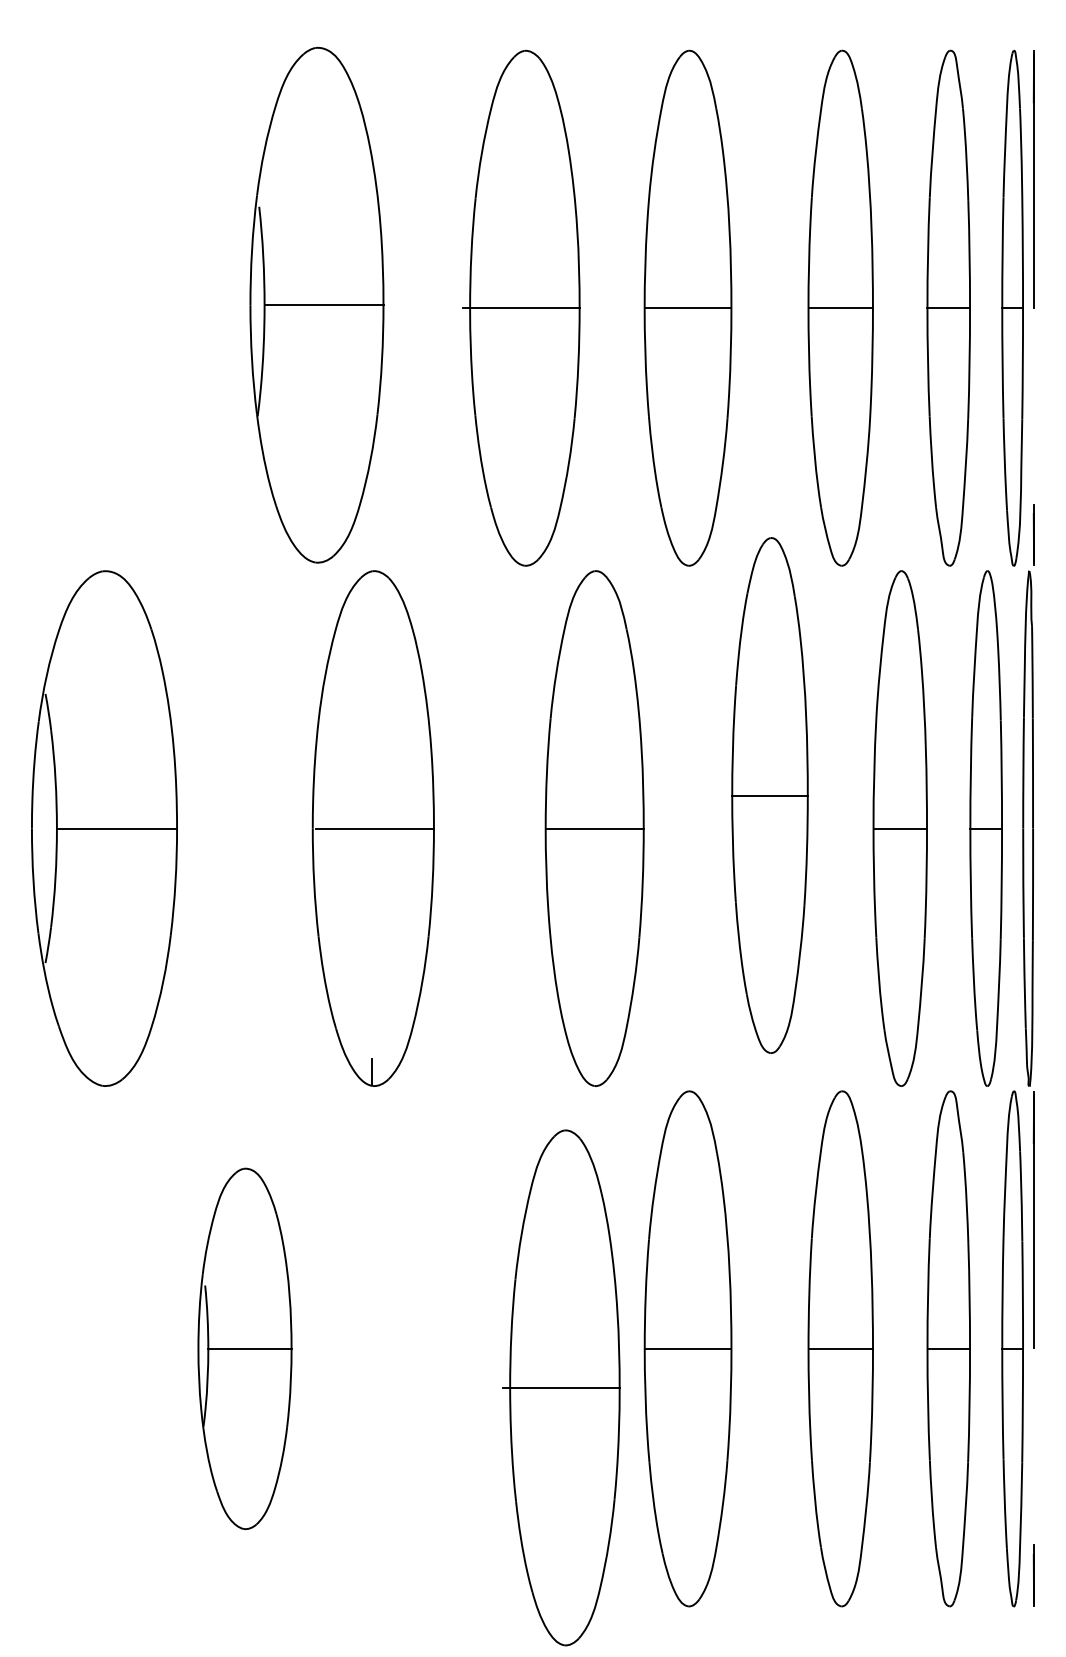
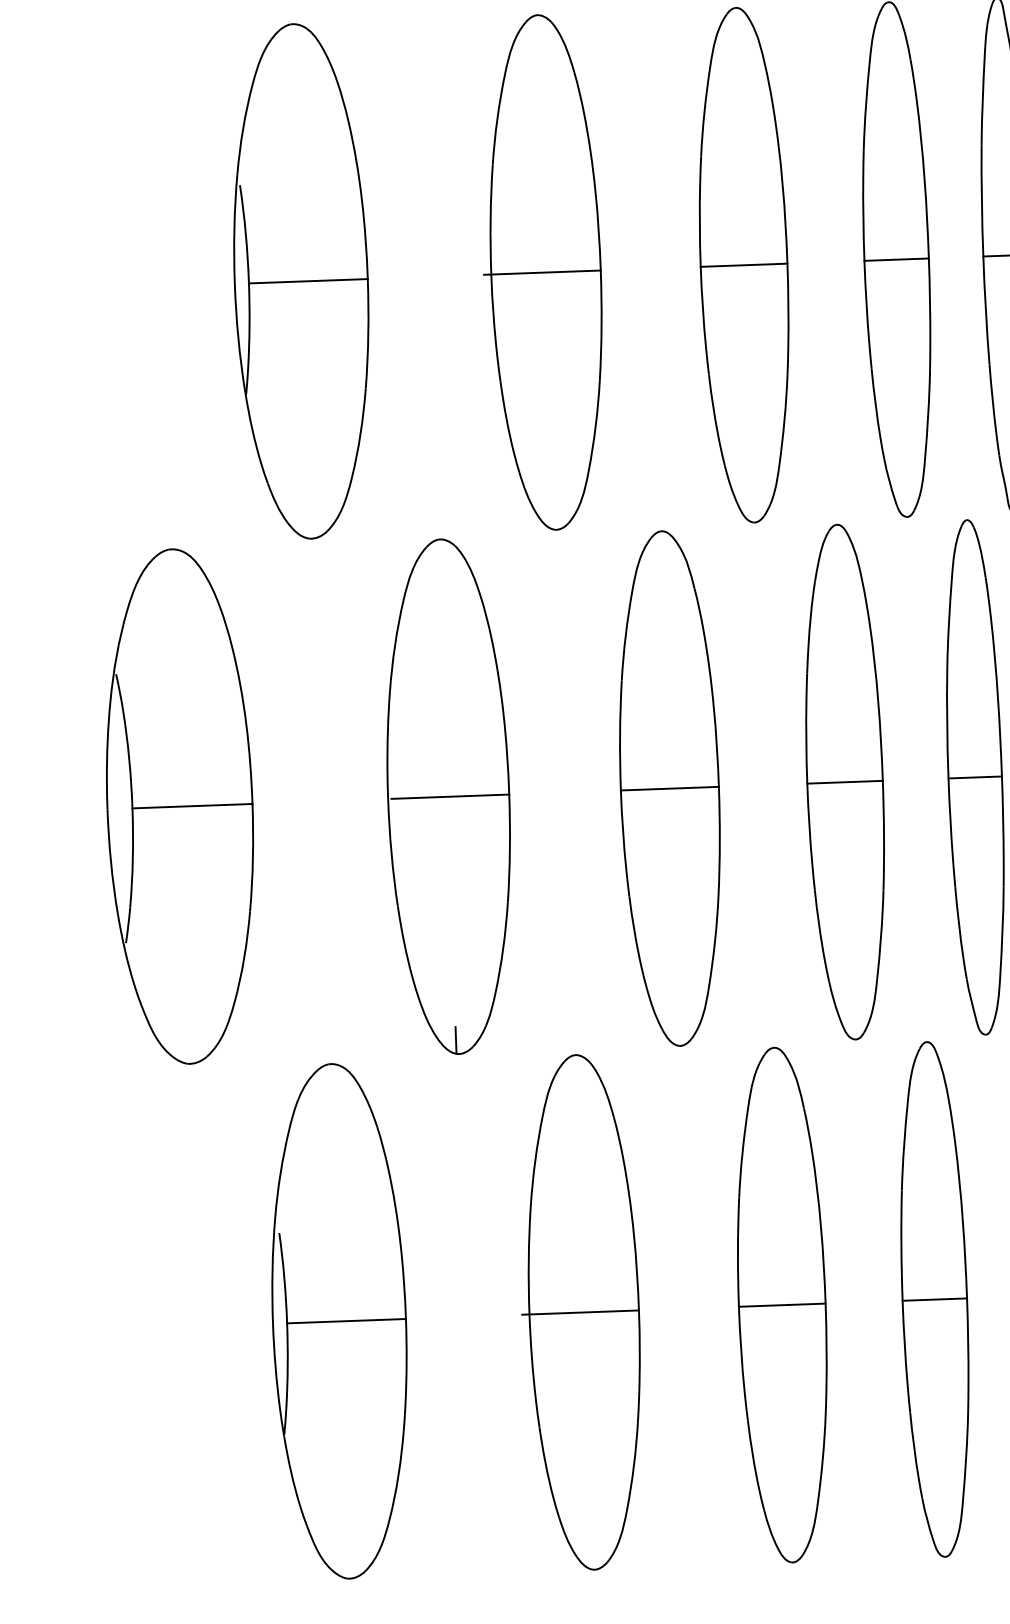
part: (316, 304) -> (300, 280), moved
part: (521, 307) -> (542, 271), moved
part: (769, 795) -> (844, 782), moved
part: (244, 1348) -> (338, 1321), size x1.43
part: (561, 1387) -> (580, 1312), moved

